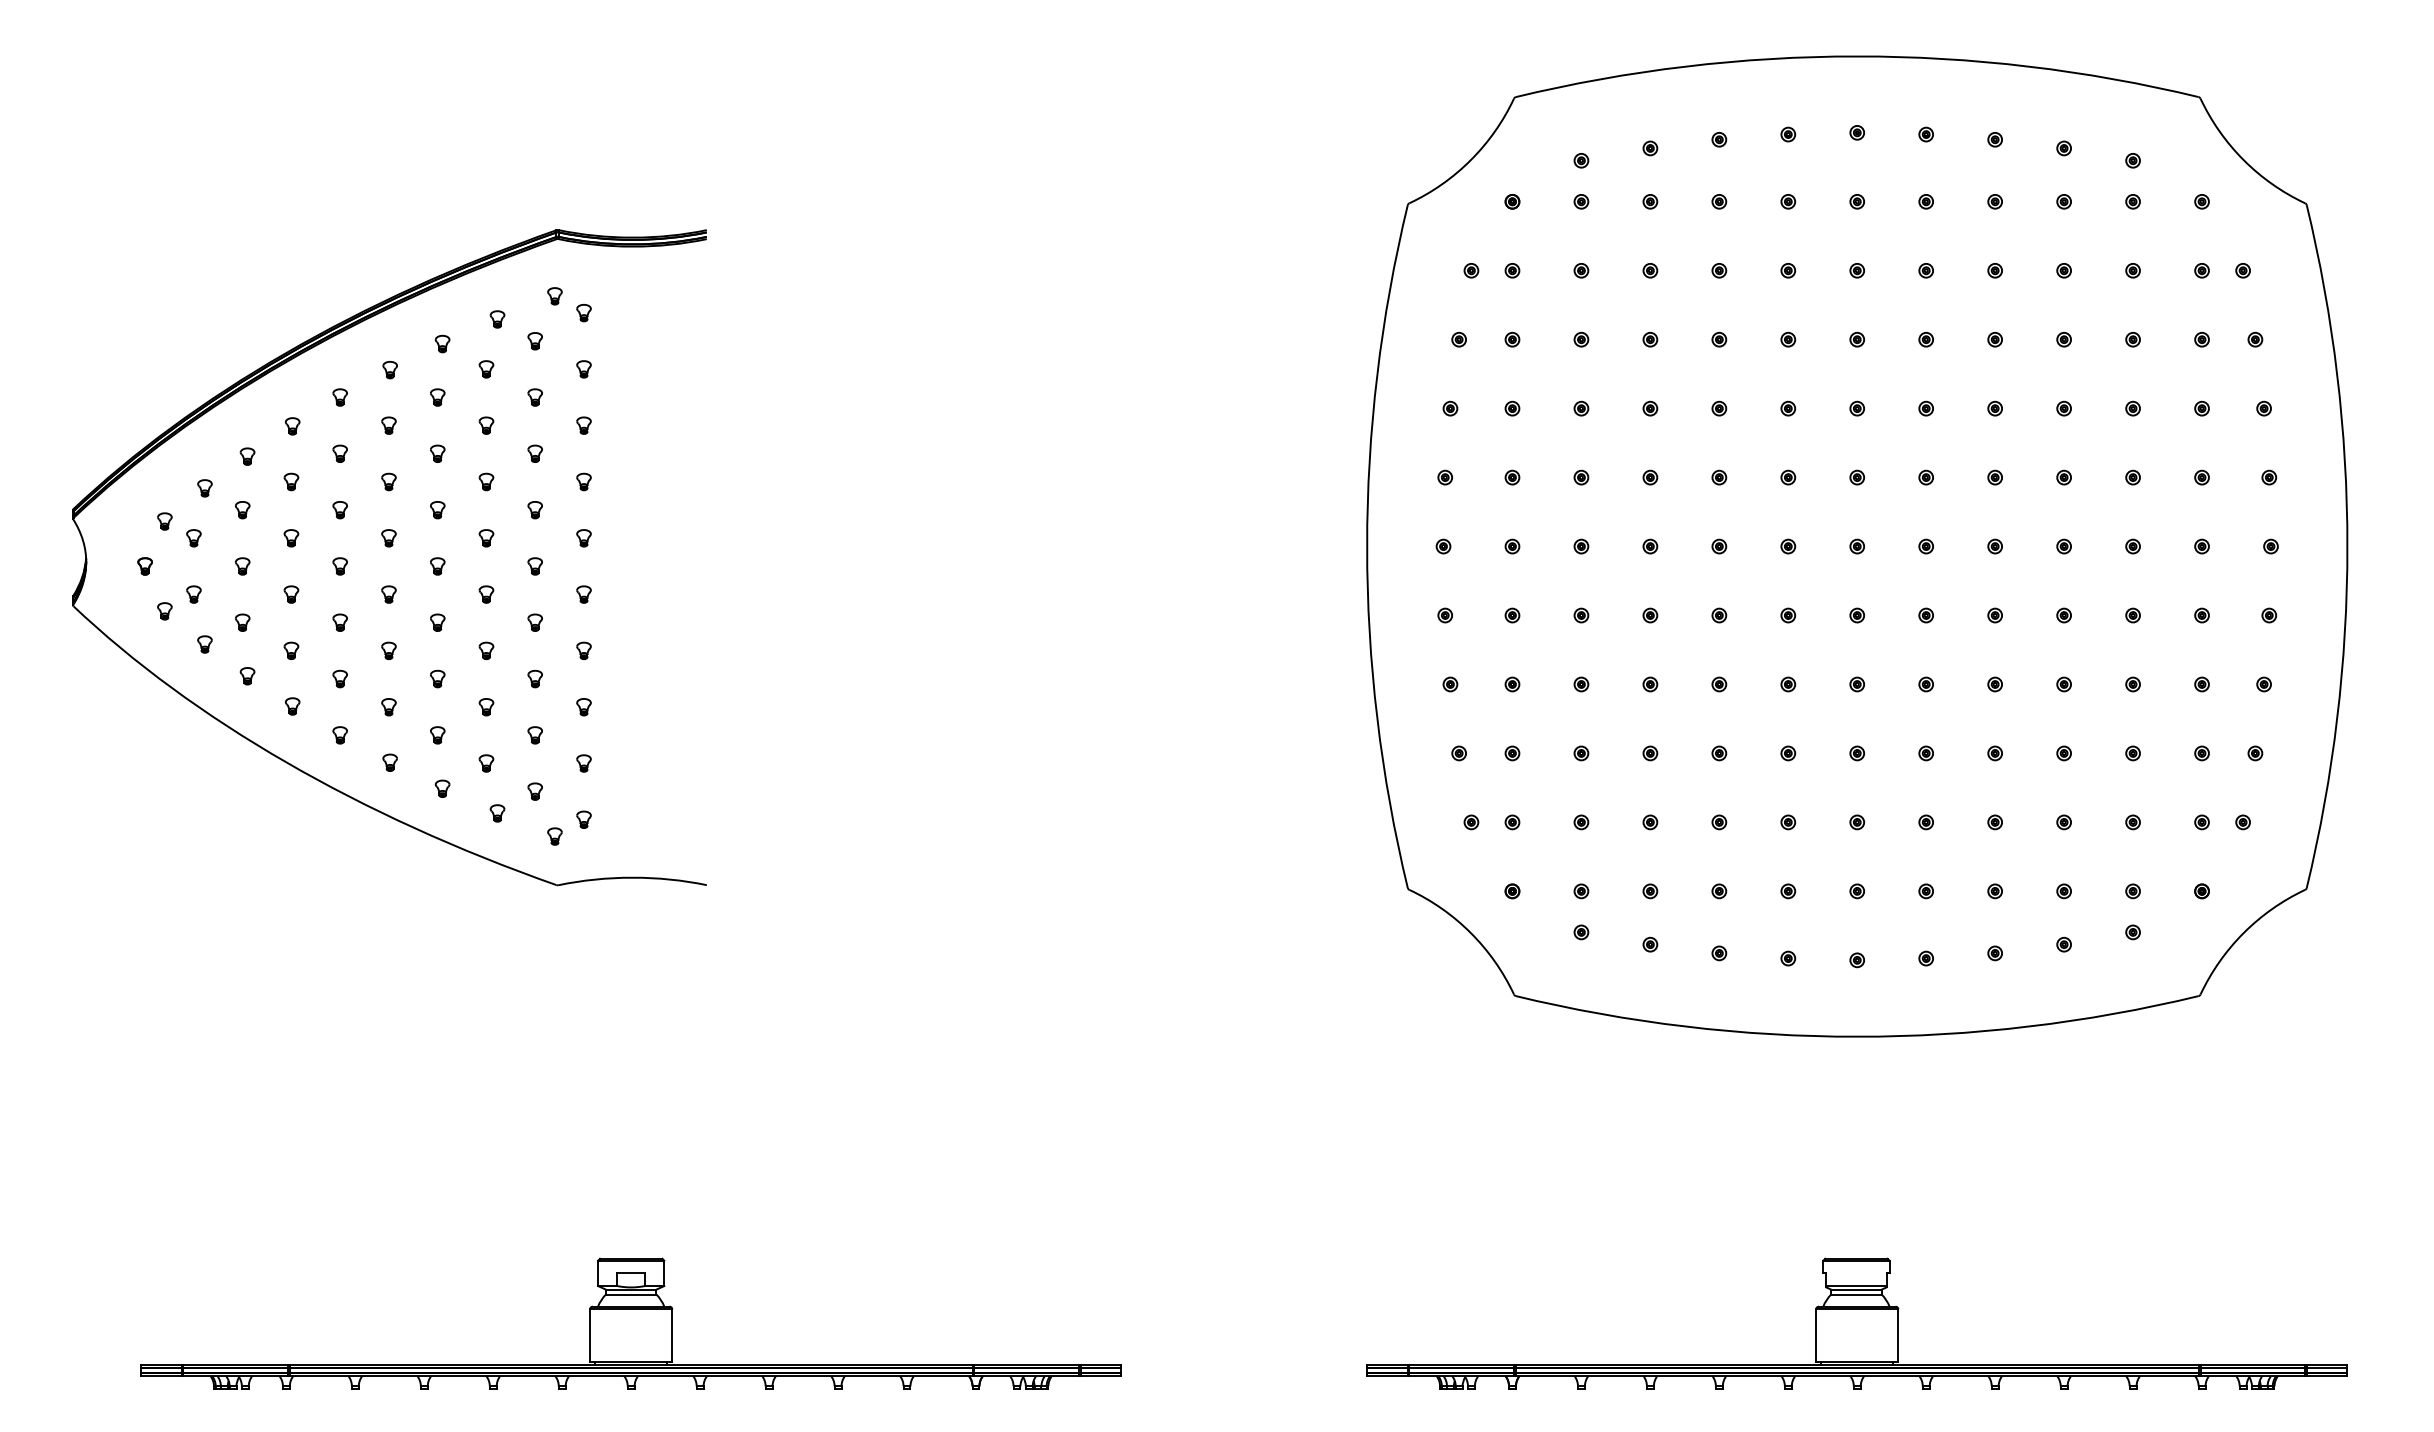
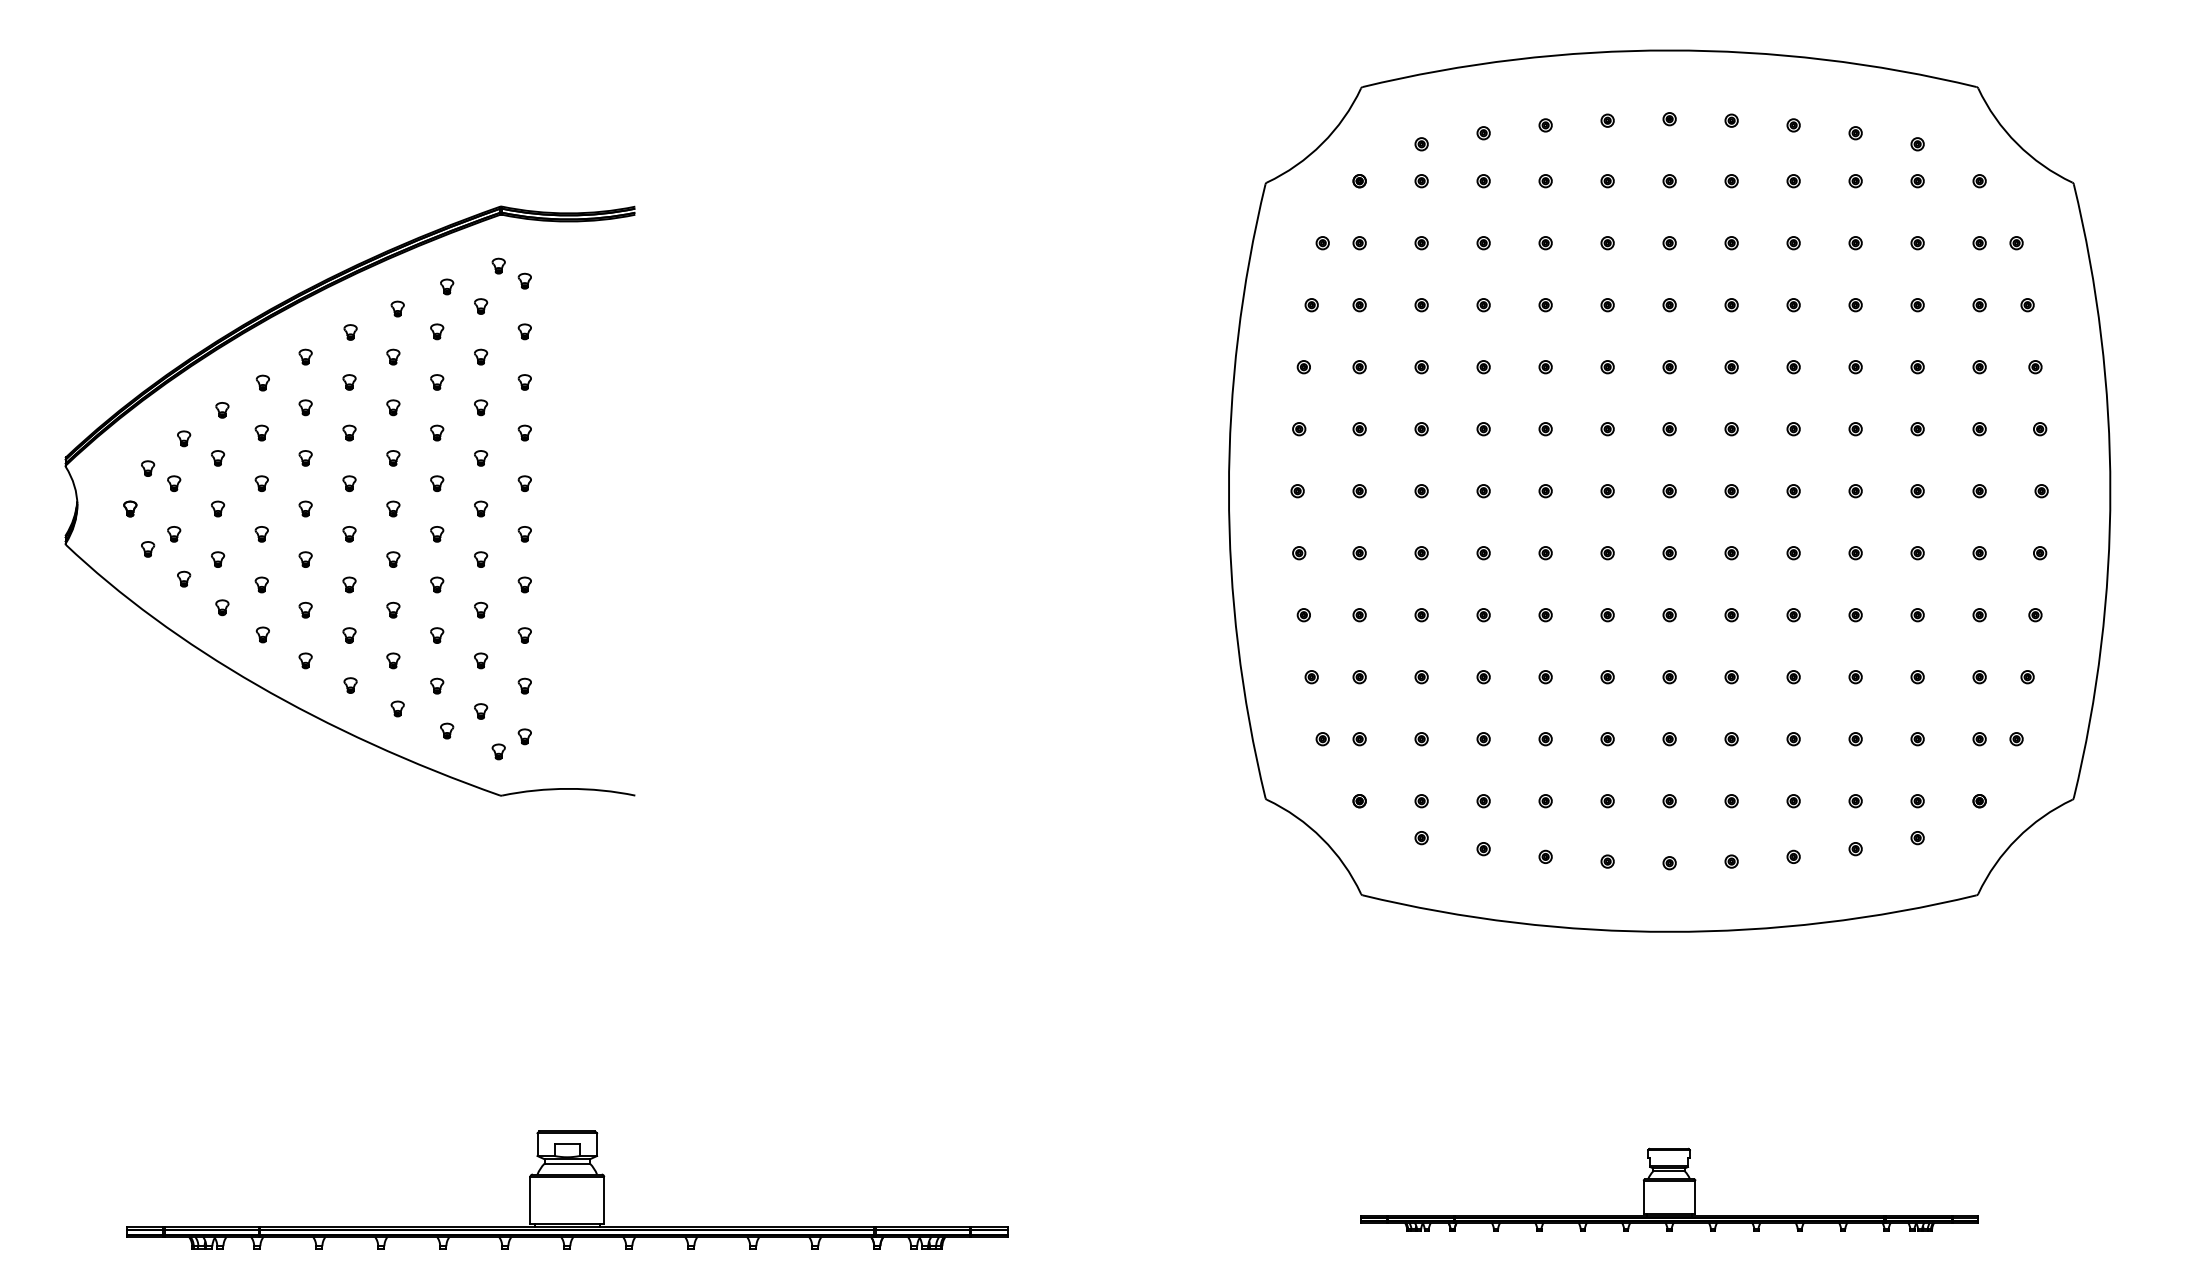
part: (1856, 1323) -> (1668, 1189), size x0.7

